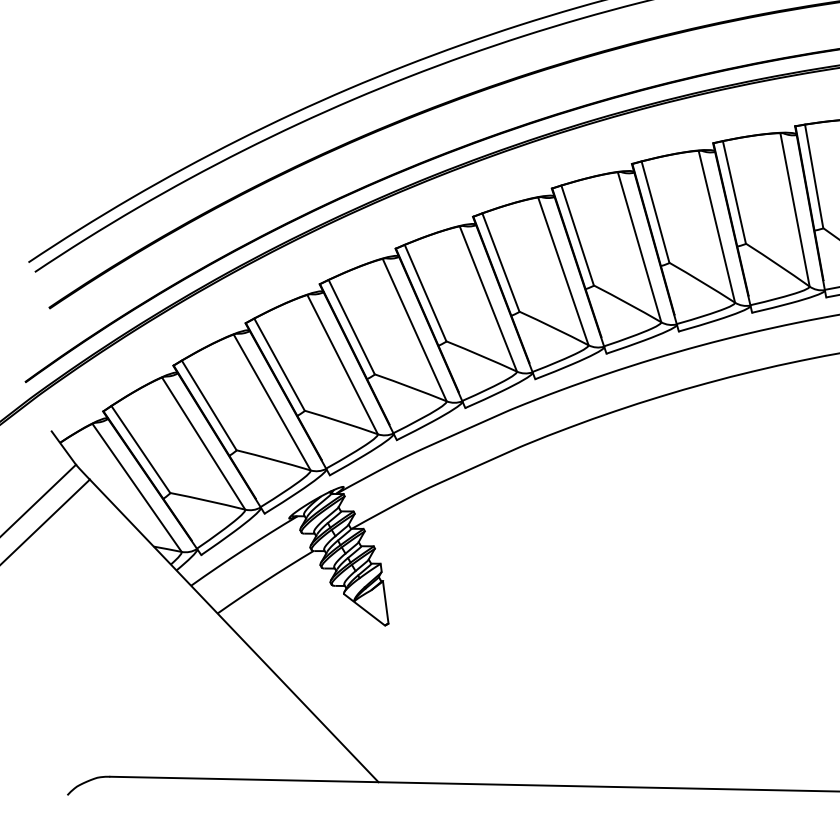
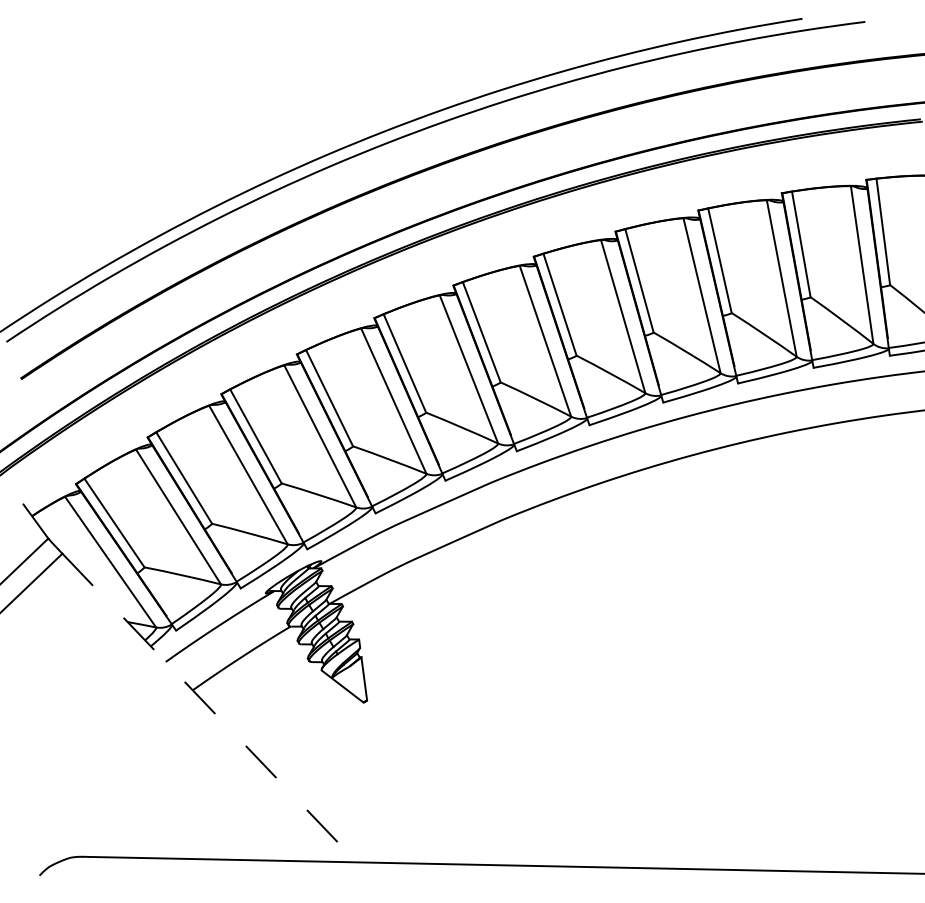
line: (234, 631) -> (210, 708), solid -> dashed

